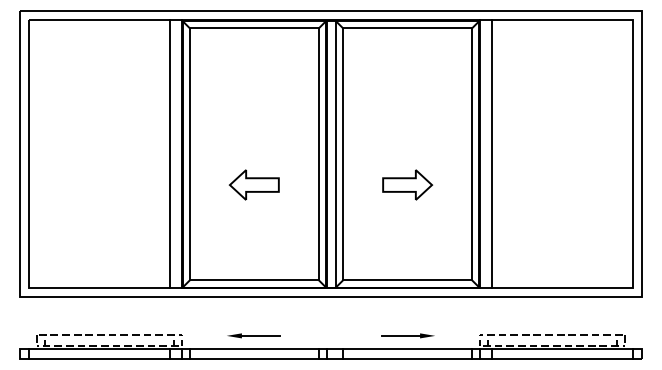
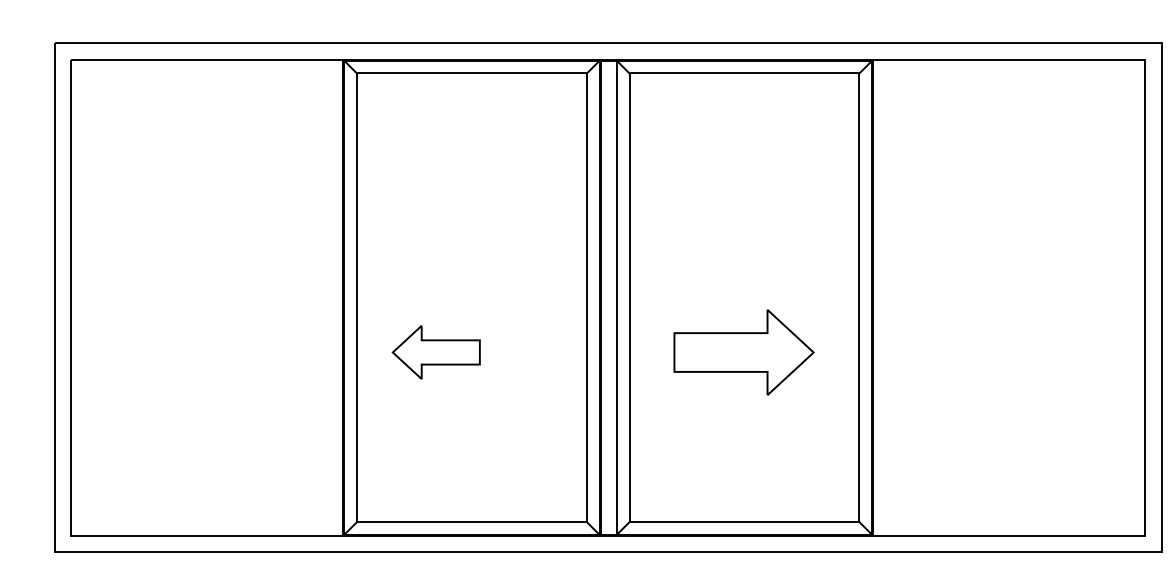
line: (169, 154) -> (320, 298), removed
line: (492, 154) -> (895, 298), removed
part: (253, 184) -> (434, 351), moved
part: (407, 184) -> (744, 351), size x1.6

